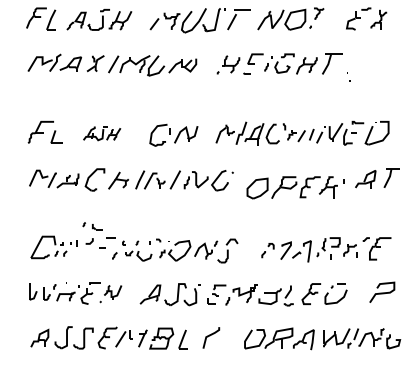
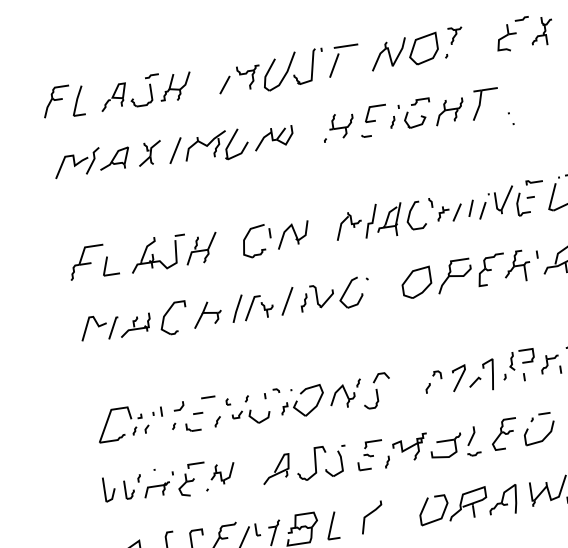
part: (101, 133) -> (172, 251), size x1.67
part: (295, 187) -> (470, 273), moved
part: (92, 226) -> (186, 427), moved

